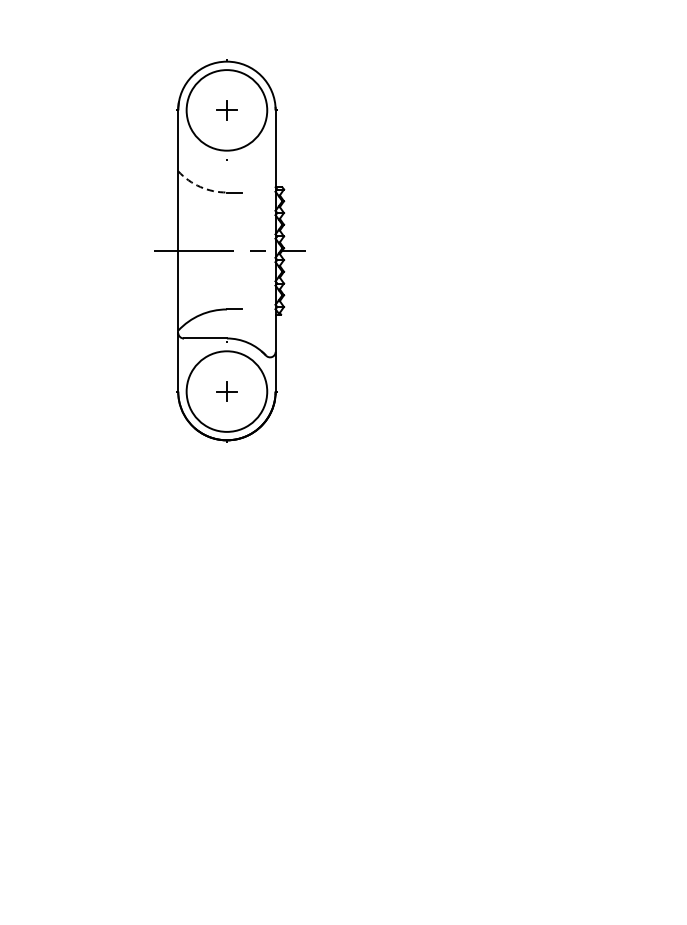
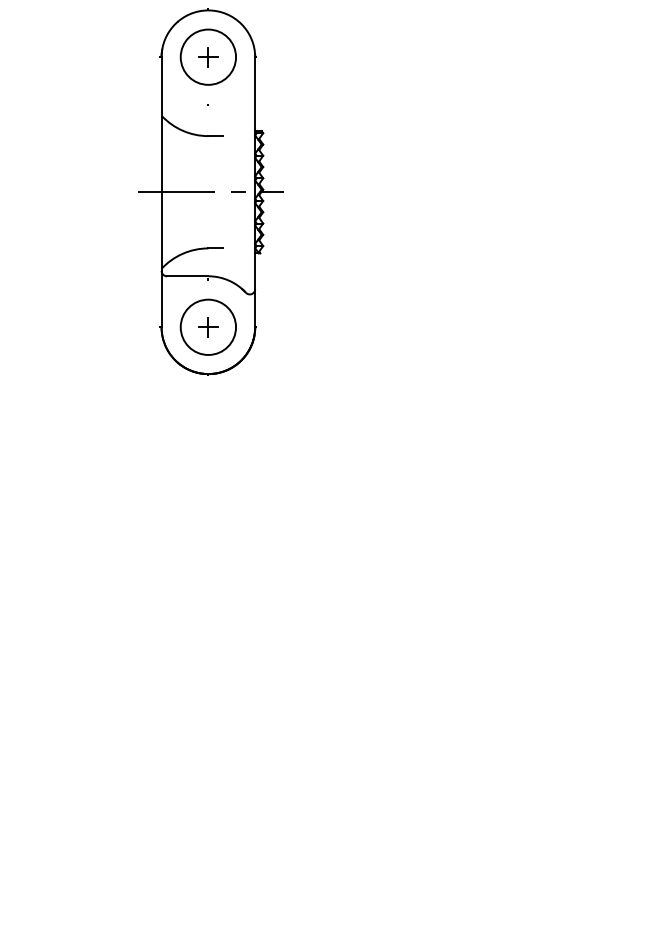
circle: (227, 109) -> (208, 56), size x0.71
arc: (199, 186) -> (182, 130), dashed -> solid
circle: (227, 390) -> (208, 326), size x0.71

